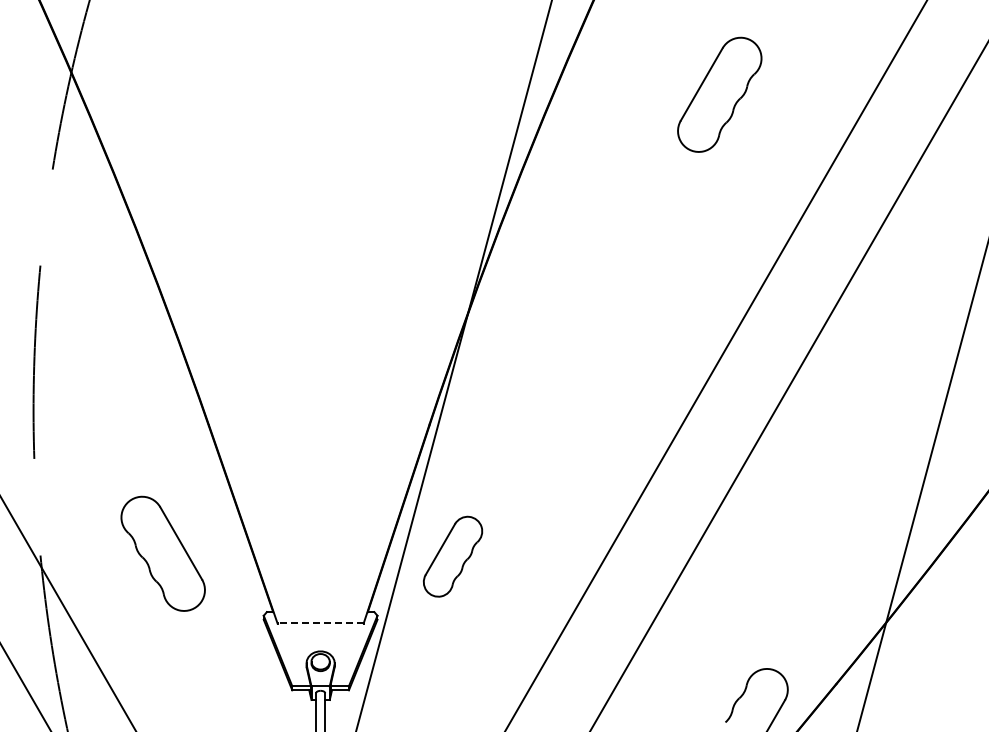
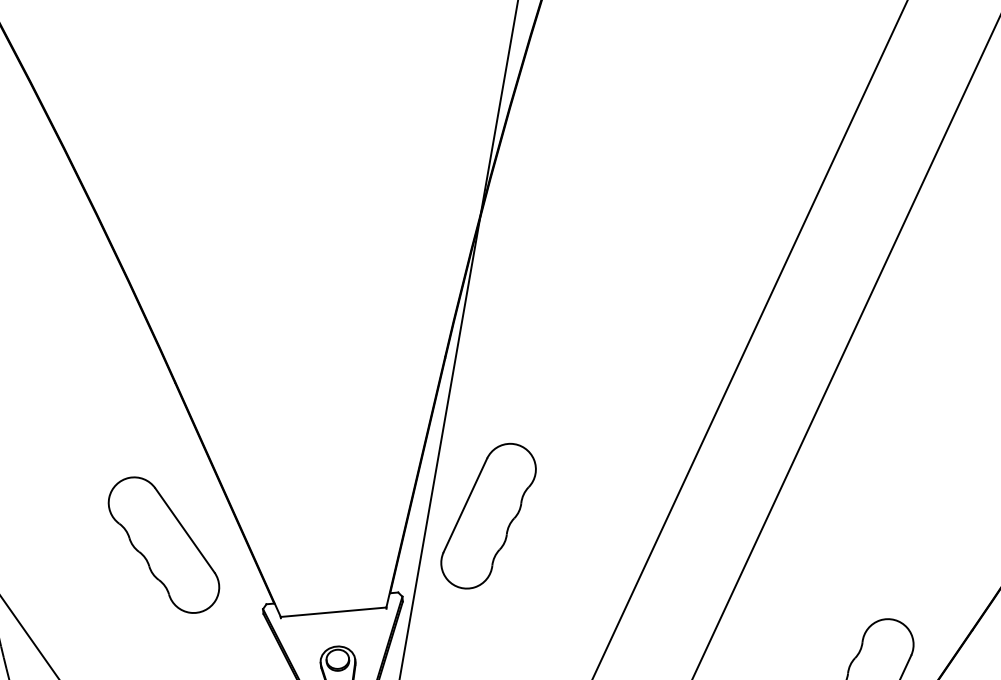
part: (162, 553) -> (163, 544), moved
part: (452, 556) -> (487, 515), size x1.43
line: (320, 623) -> (333, 612), dashed -> solid

